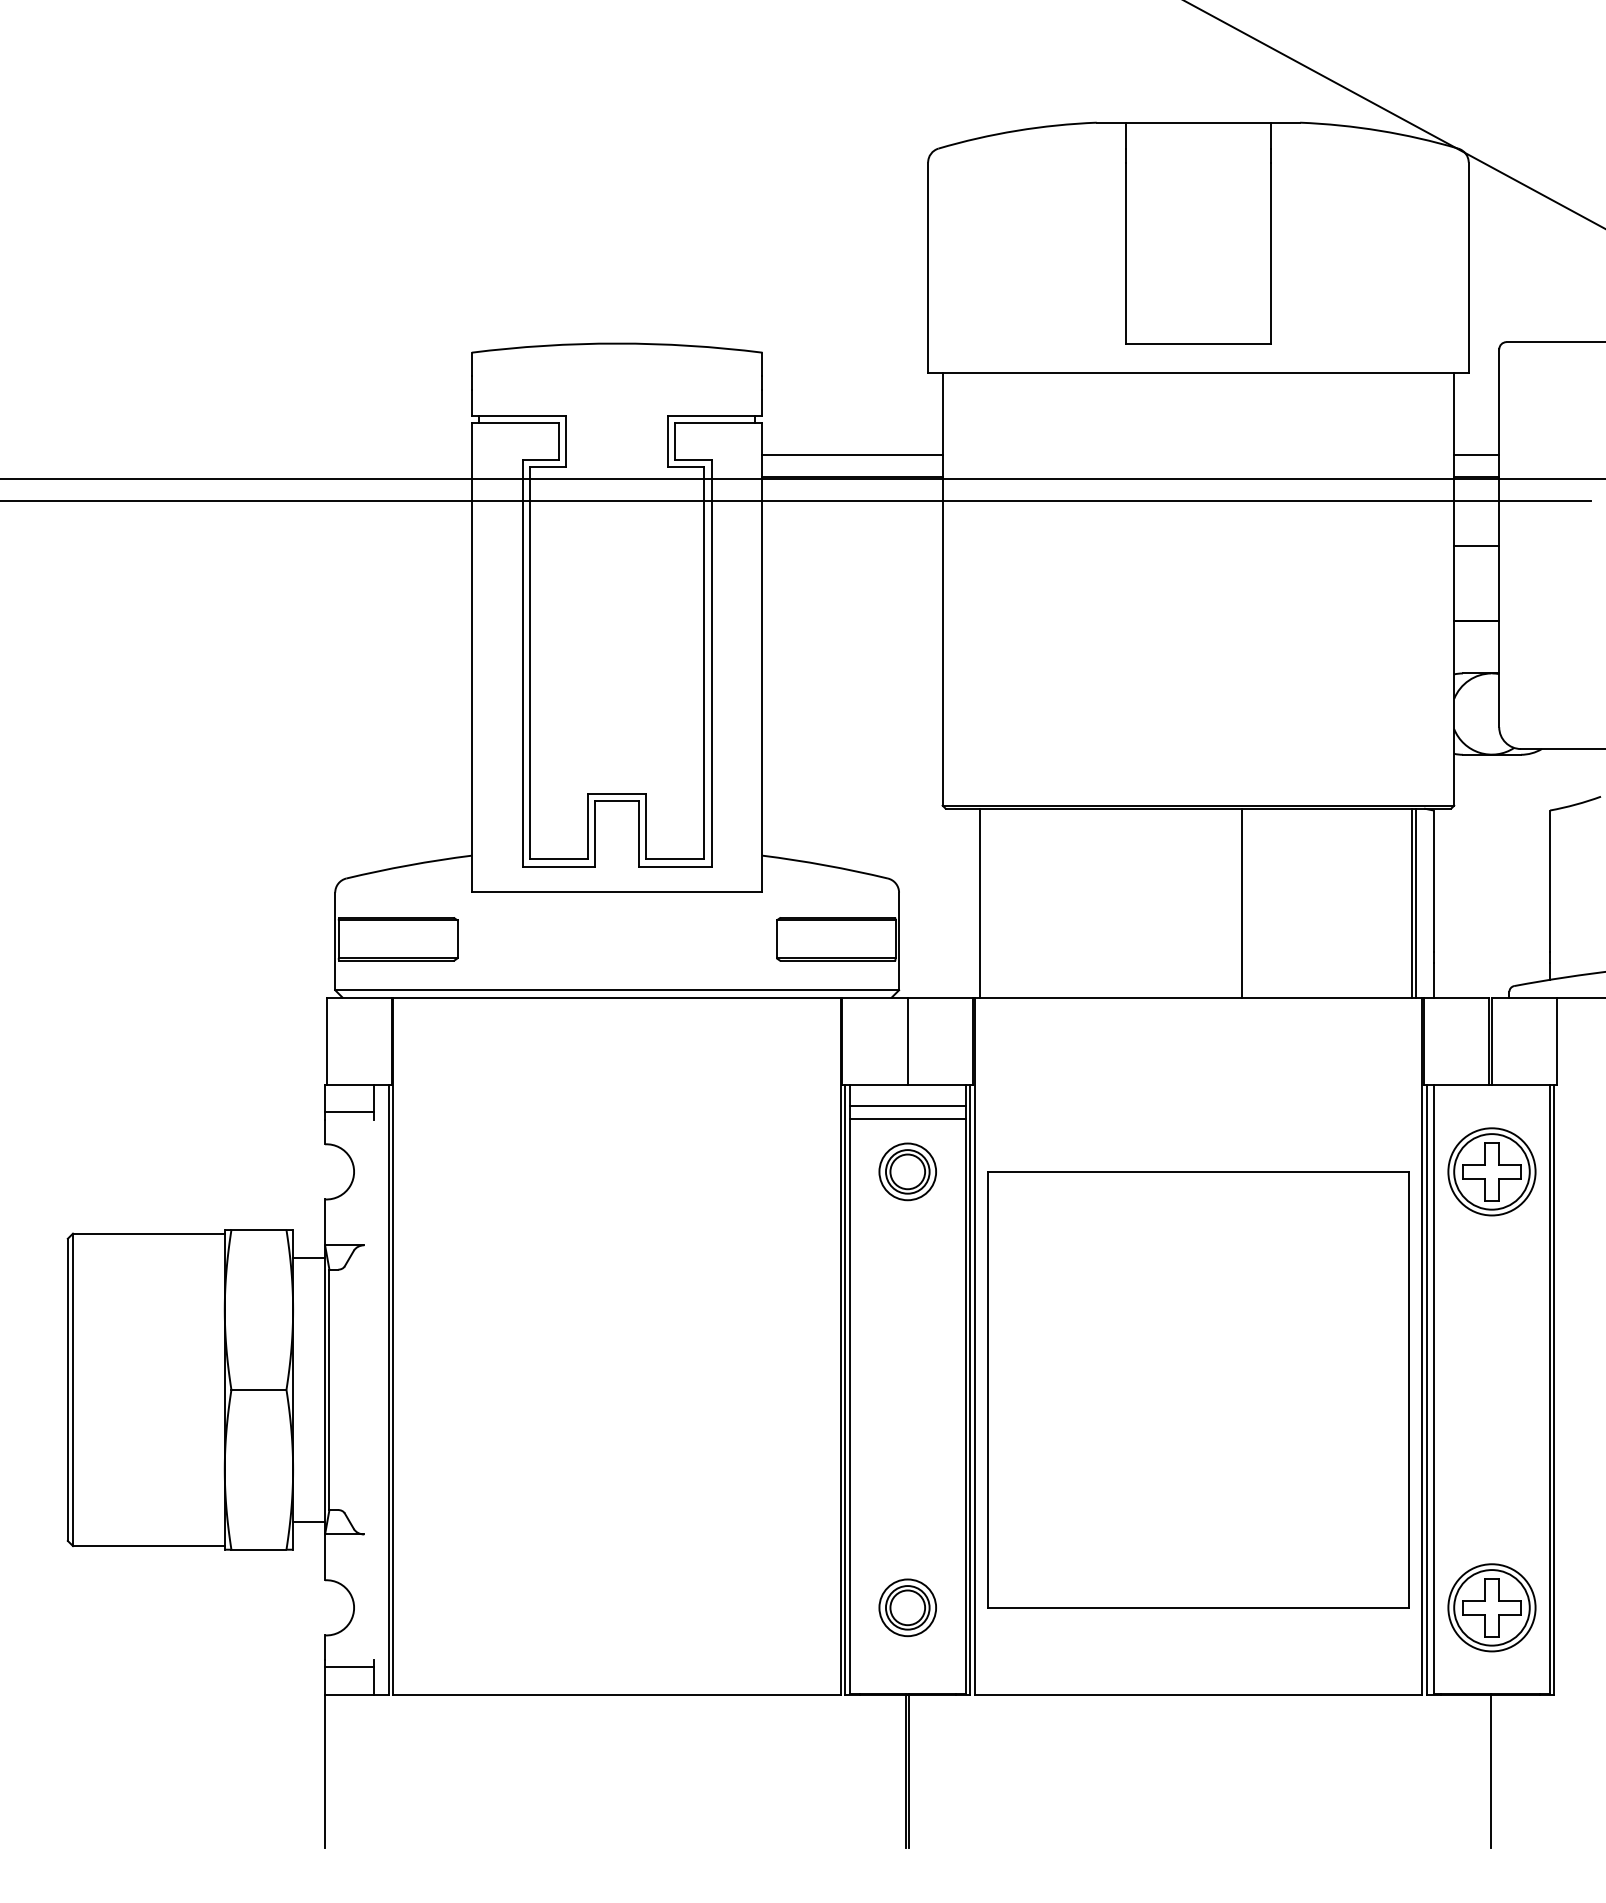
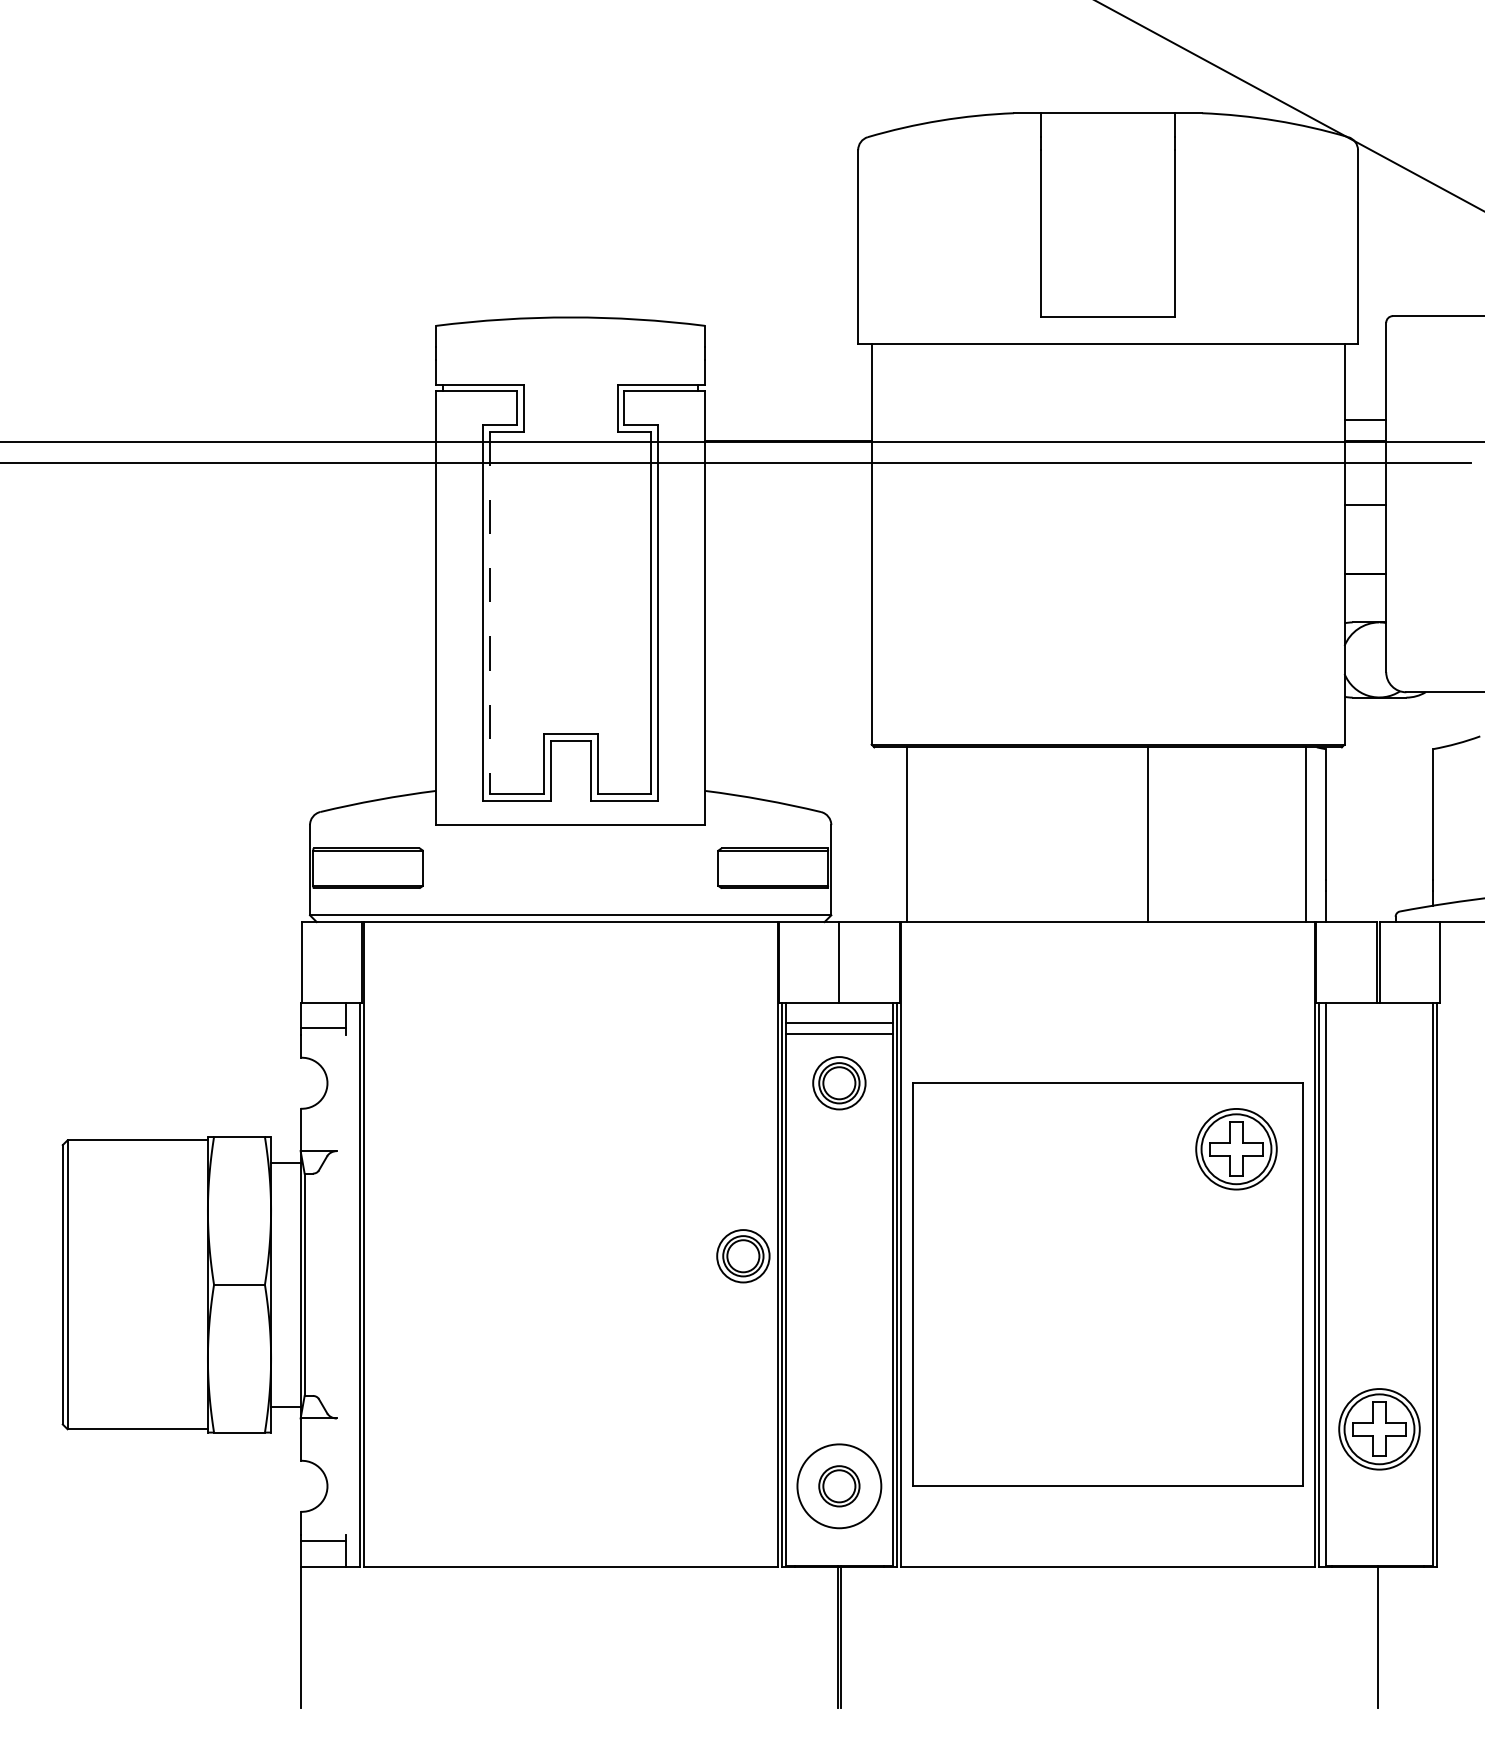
line: (852, 455) -> (788, 420), removed
line: (530, 663) -> (490, 613), solid -> dashed
line: (1416, 902) -> (1309, 834), removed
part: (1491, 1172) -> (1236, 1149), moved
part: (804, 1359) -> (743, 1256), added
circle: (907, 1608) -> (839, 1486), size x1.6
part: (1491, 1608) -> (1379, 1429), moved

